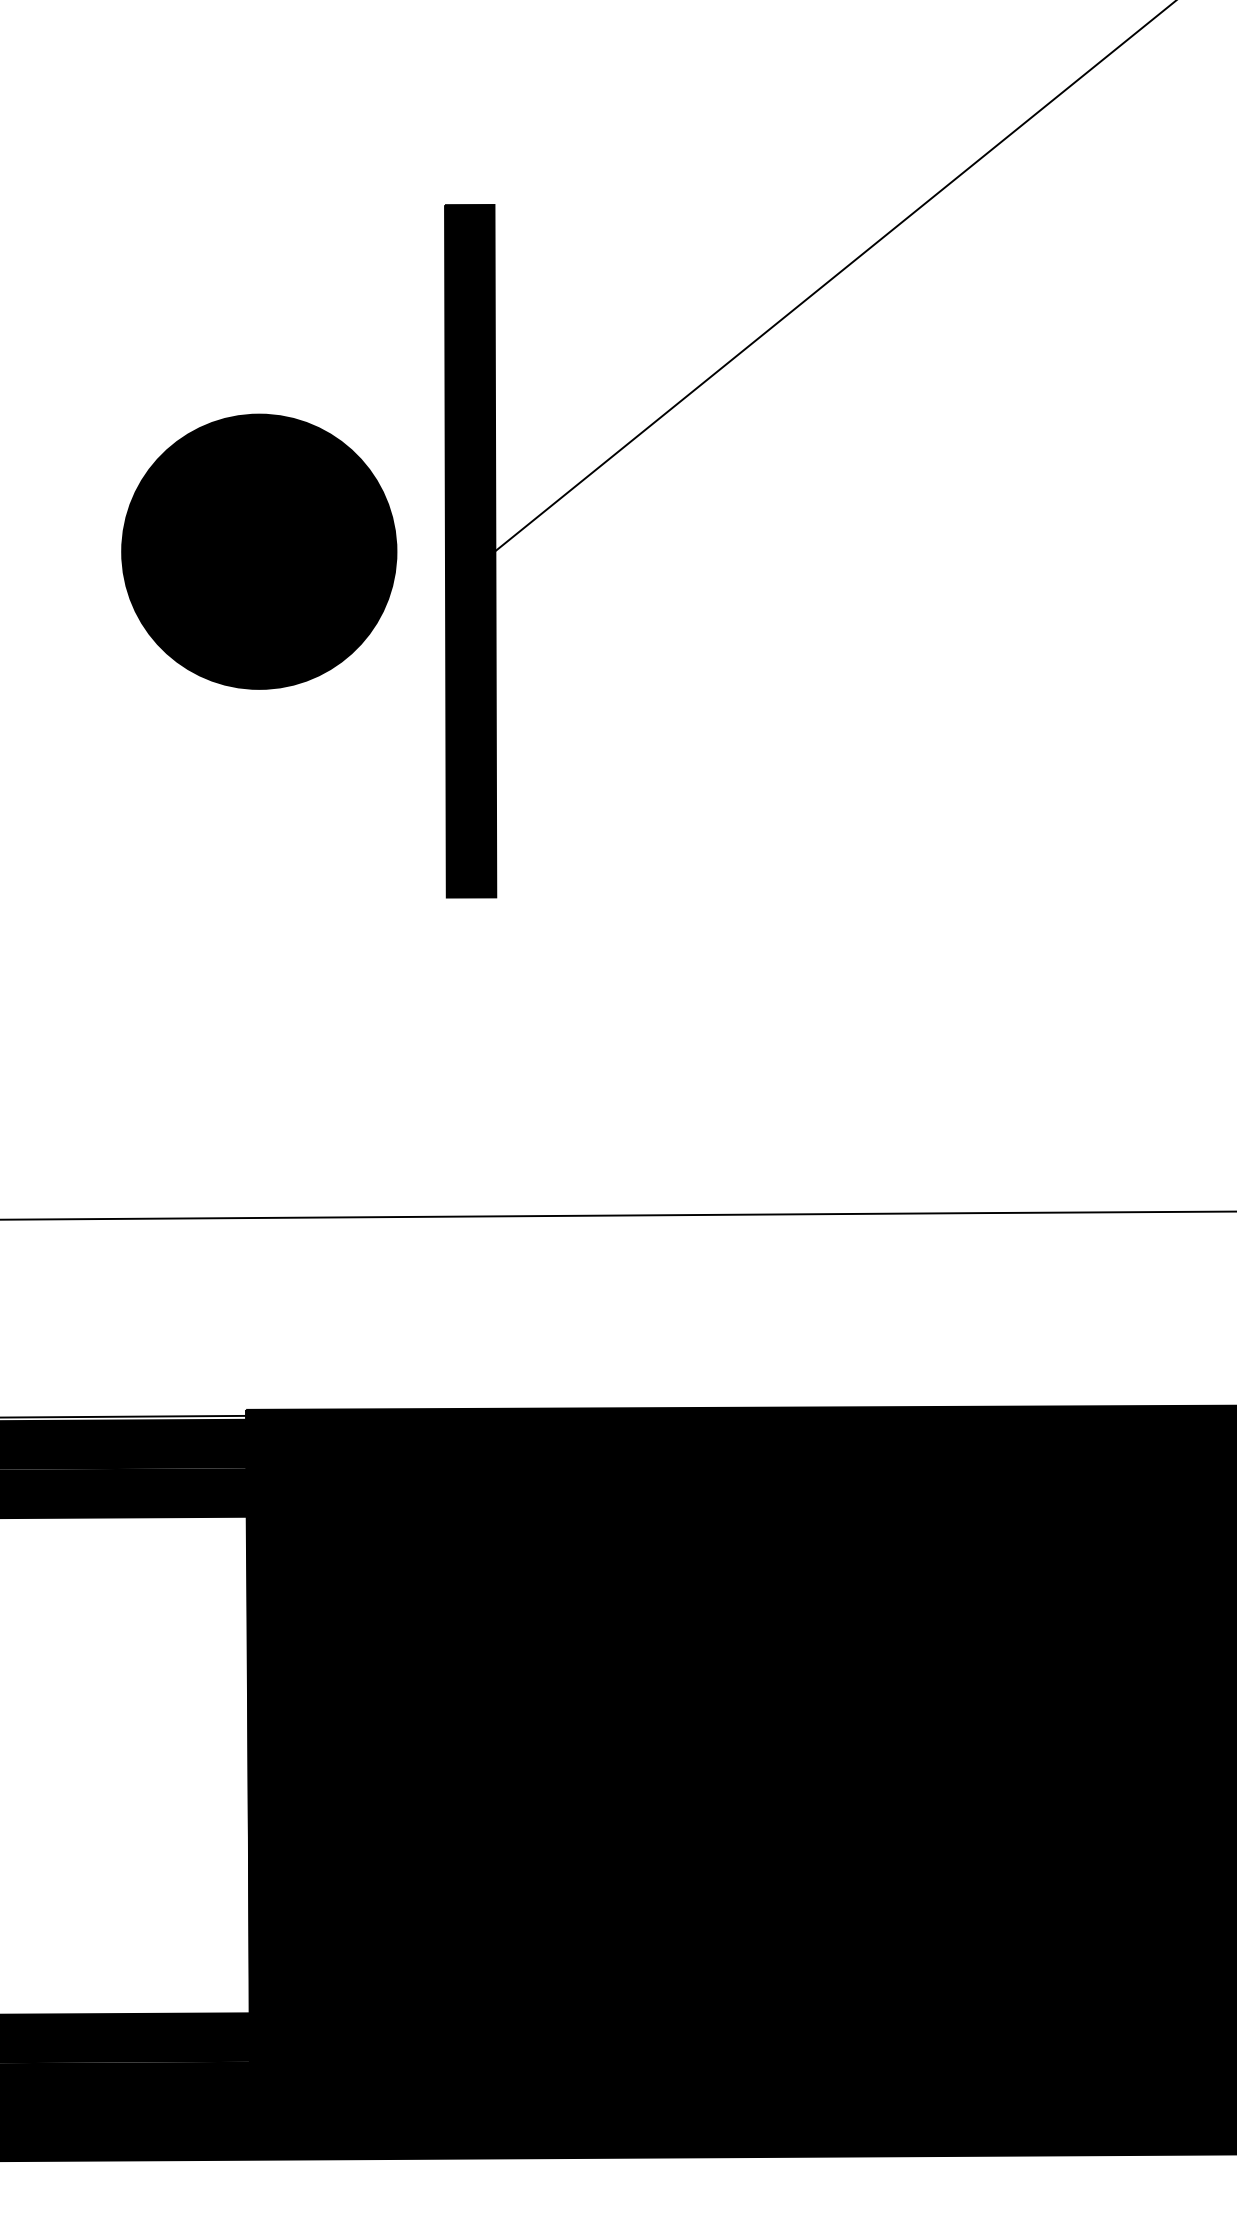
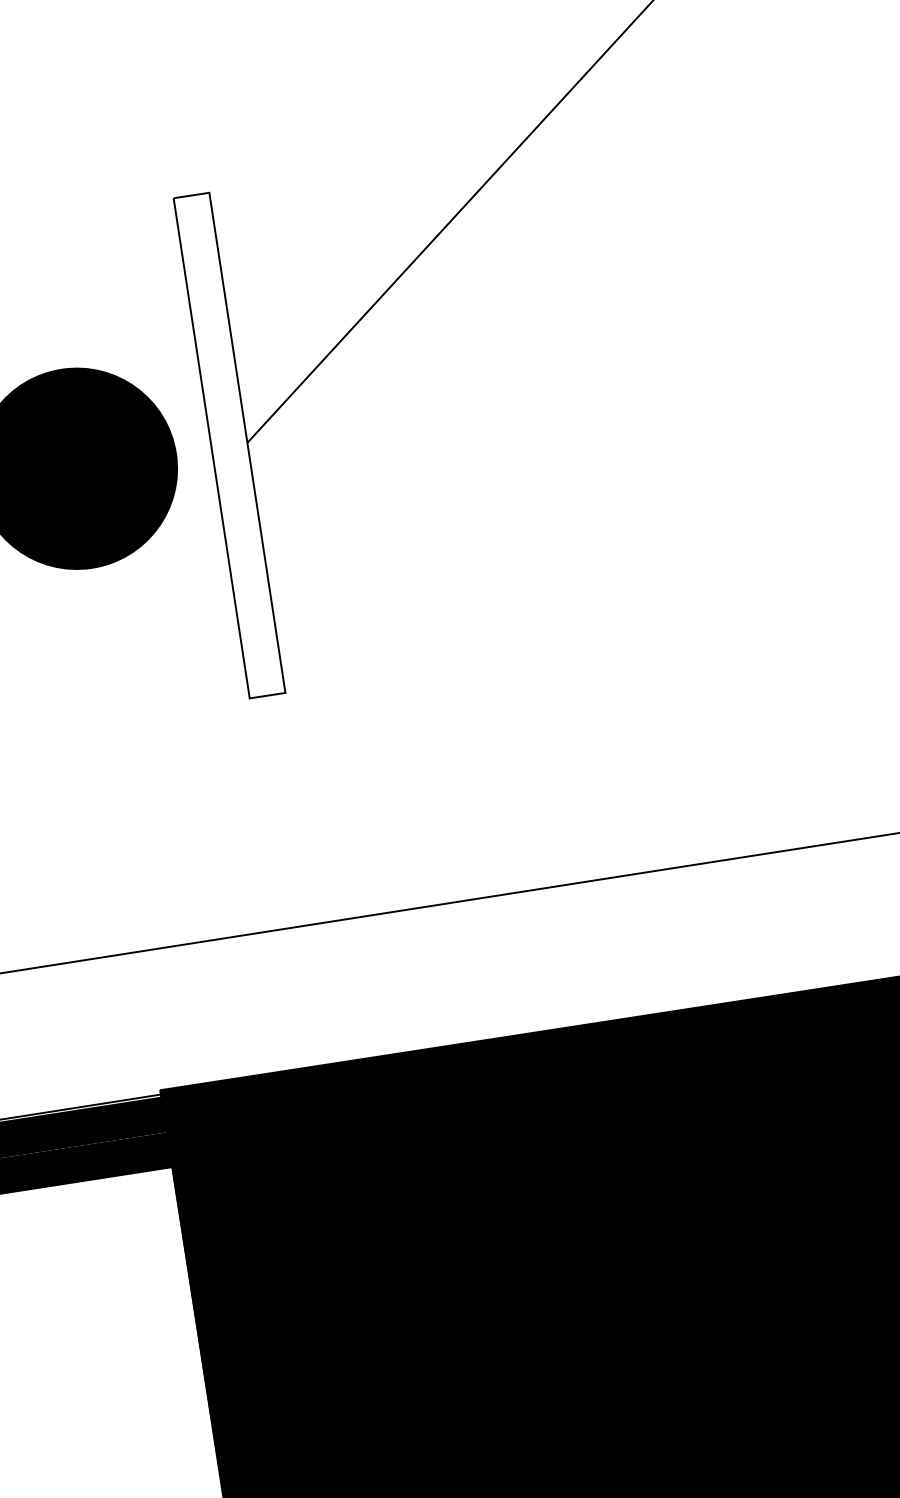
fill: (470, 550) -> (229, 445), removed

